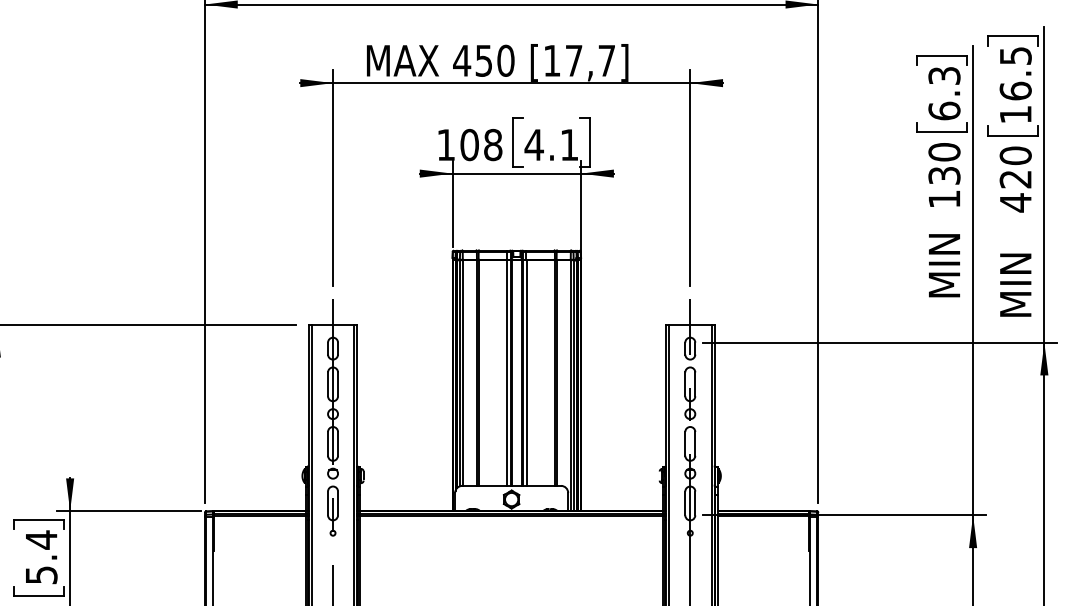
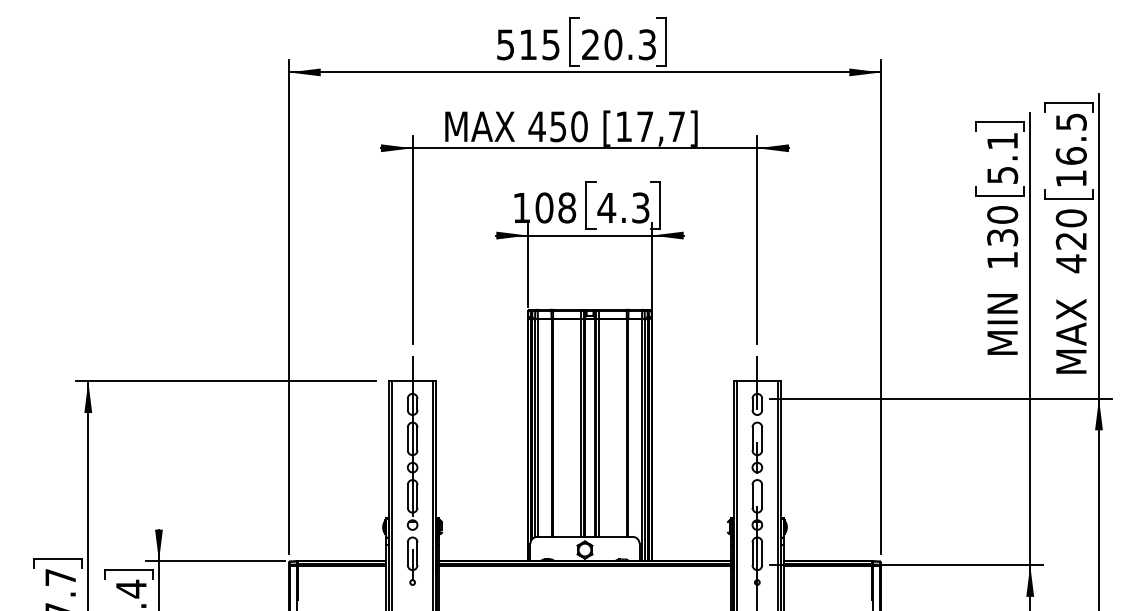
text: (944, 93) -> (1002, 158), 6.3 -> 5.1
text: (569, 144) -> (640, 207), 4.1 -> 4.3
text: (1015, 263) -> (1071, 322), MIN -> MAX

